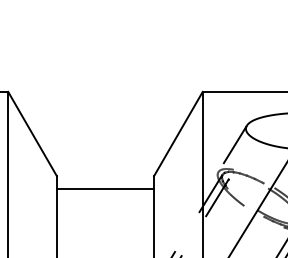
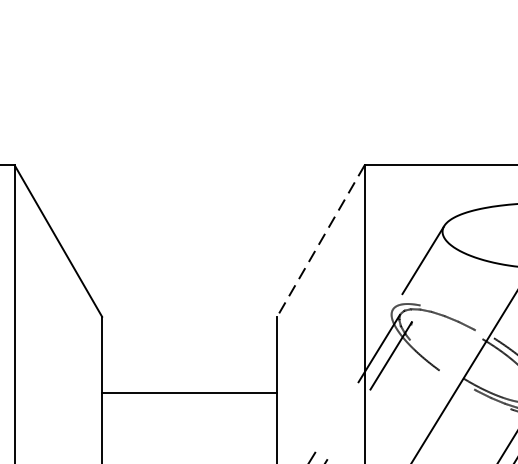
line: (178, 134) -> (321, 241), solid -> dashed
line: (105, 189) -> (189, 393), moved

